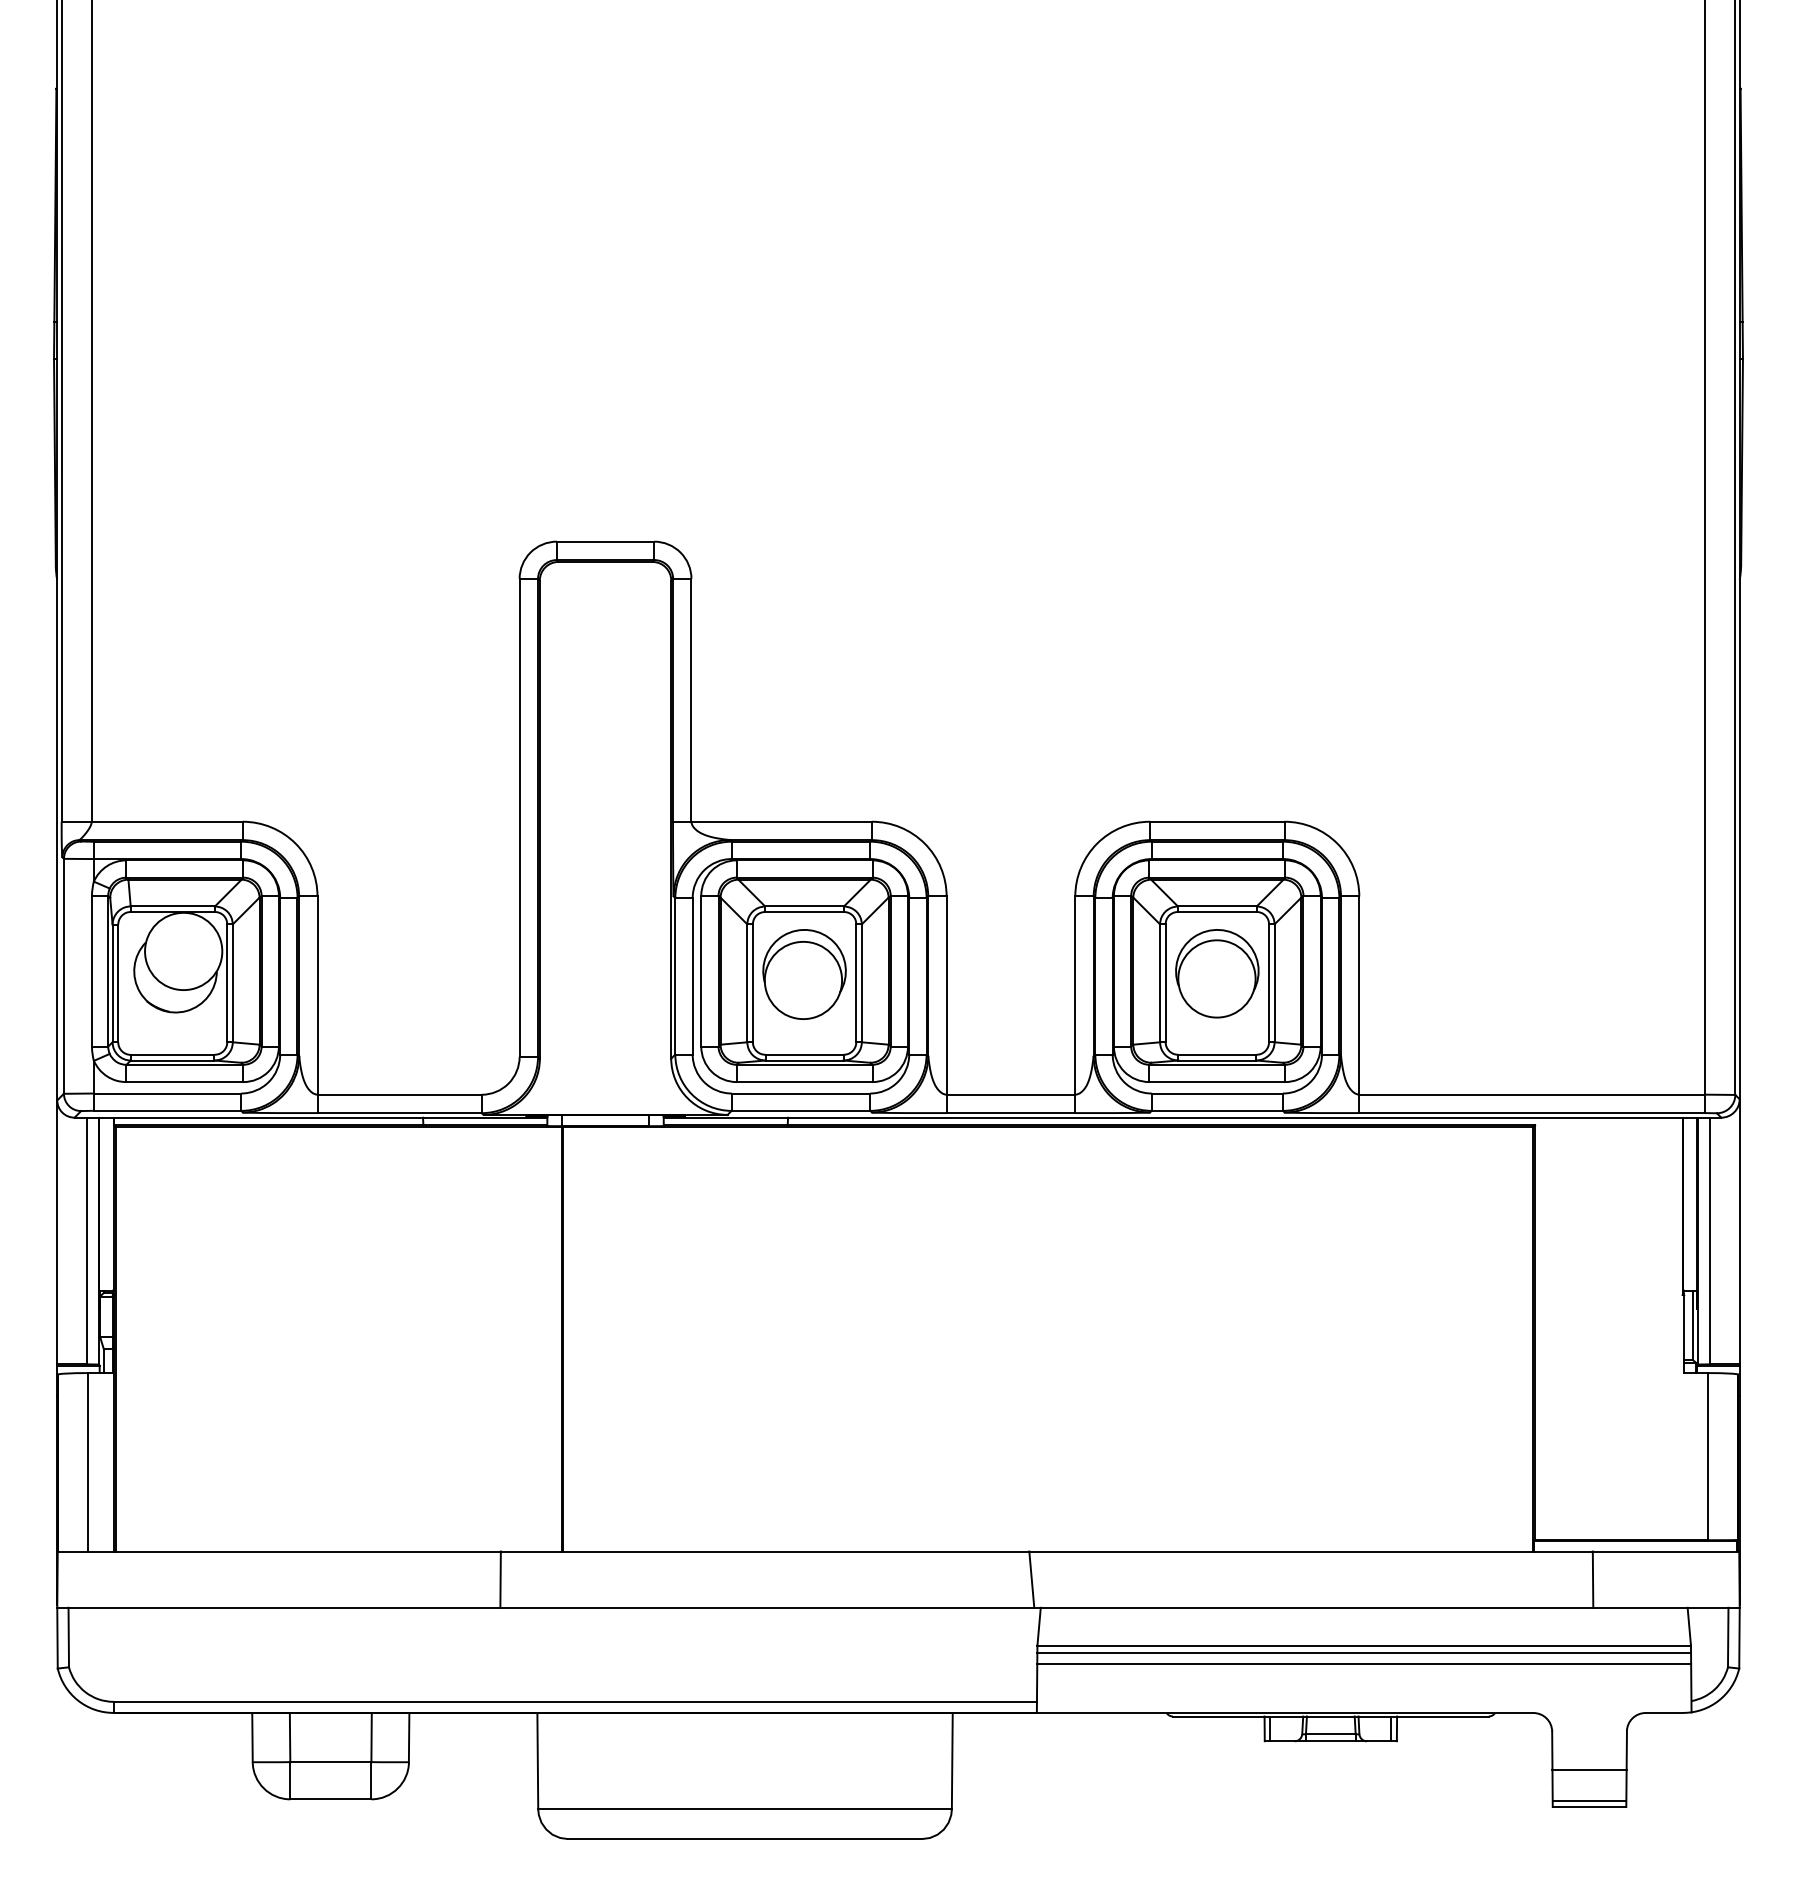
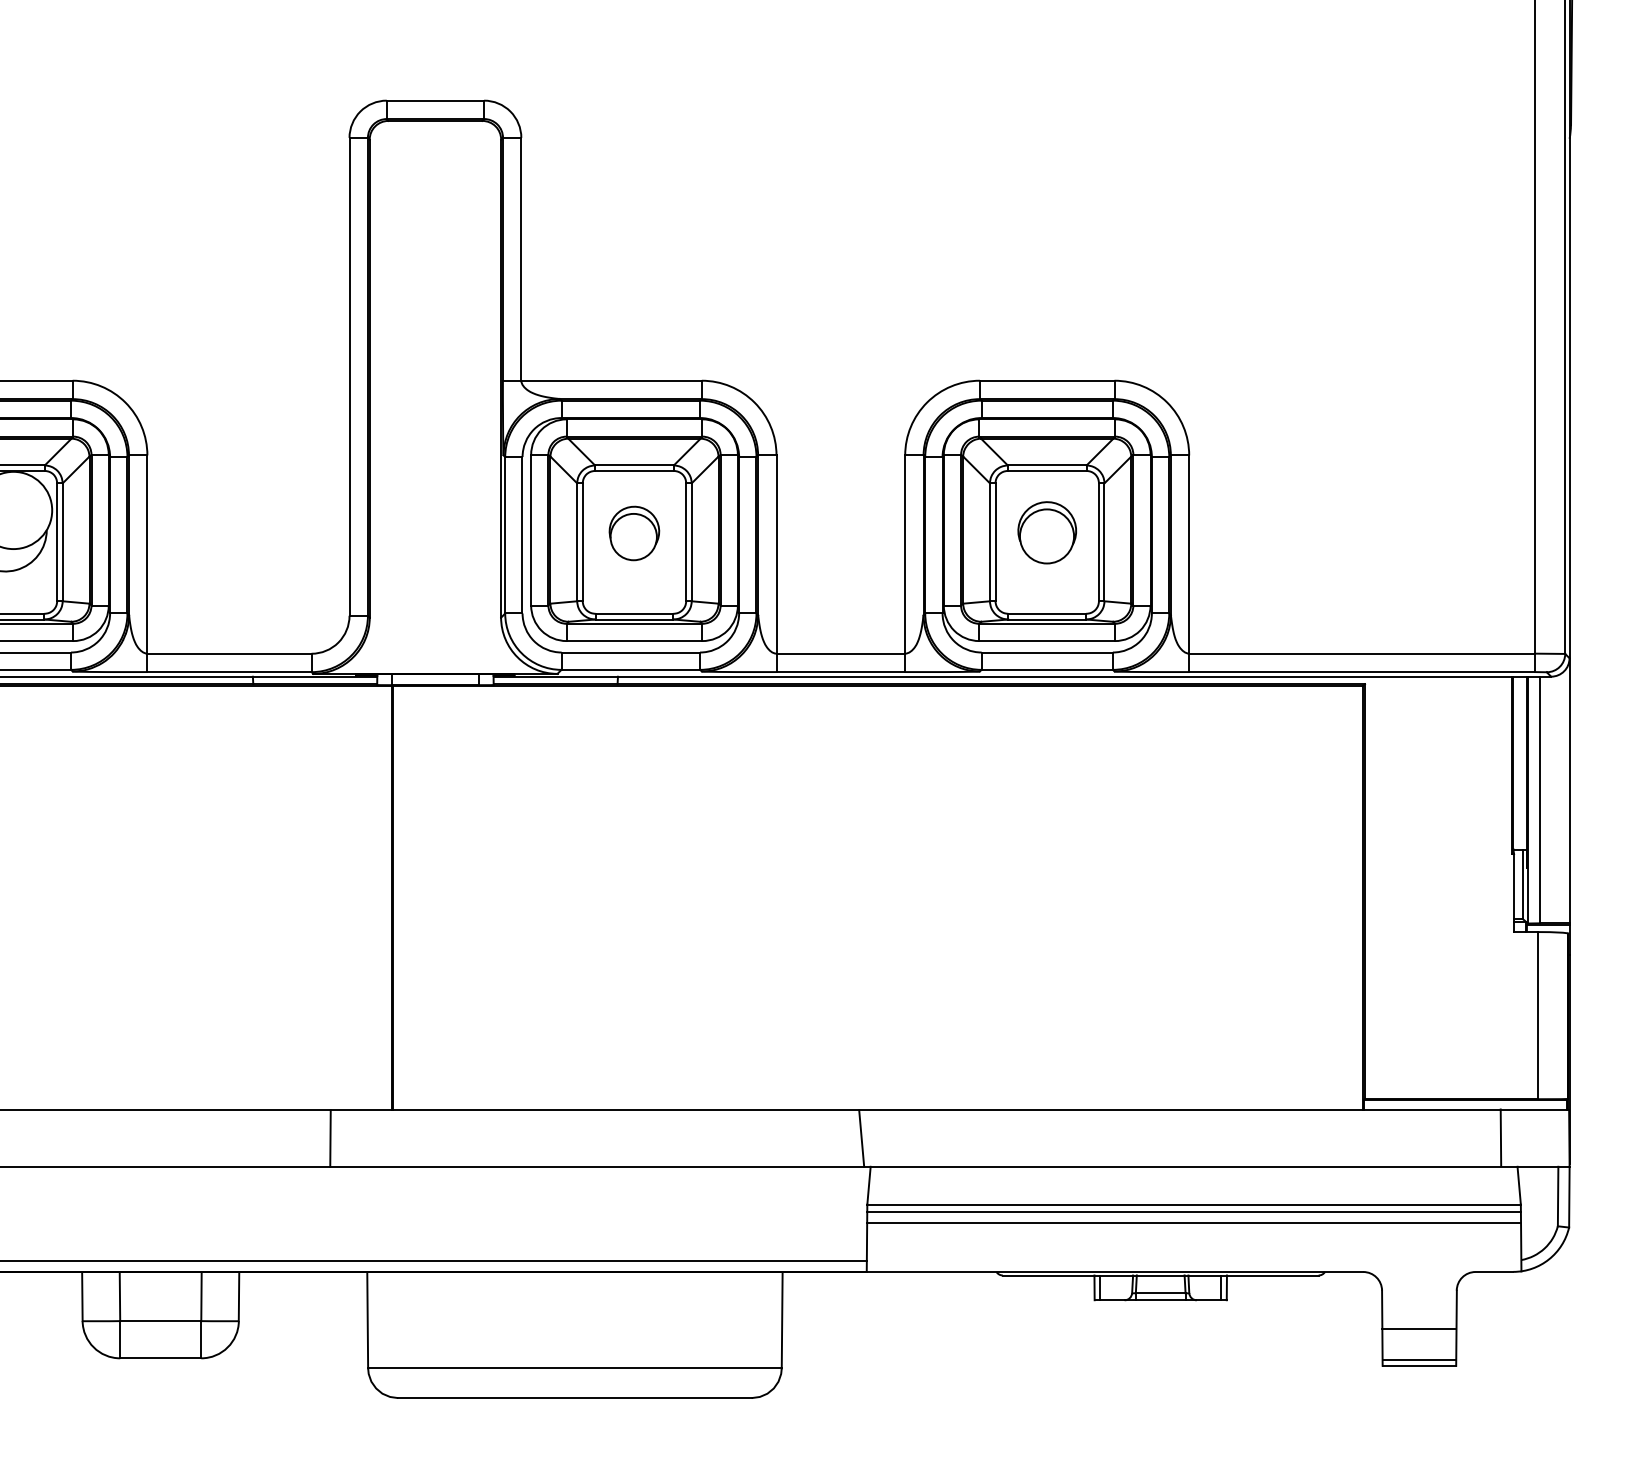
part: (1217, 973) -> (1047, 532), size x0.7
part: (804, 974) -> (634, 533), size x0.6
line: (1592, 1579) -> (1500, 1137), moved

